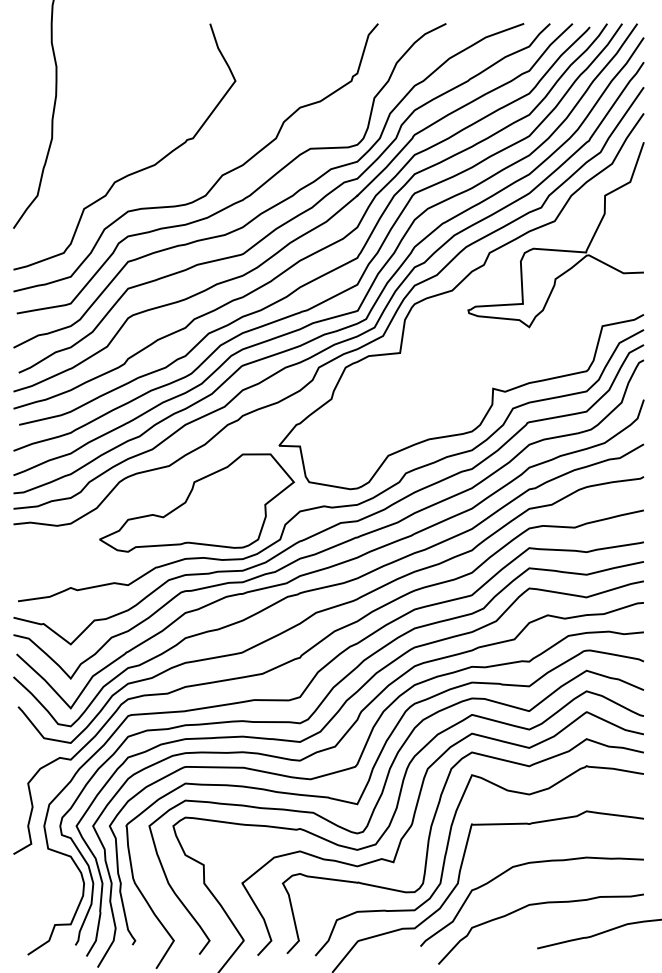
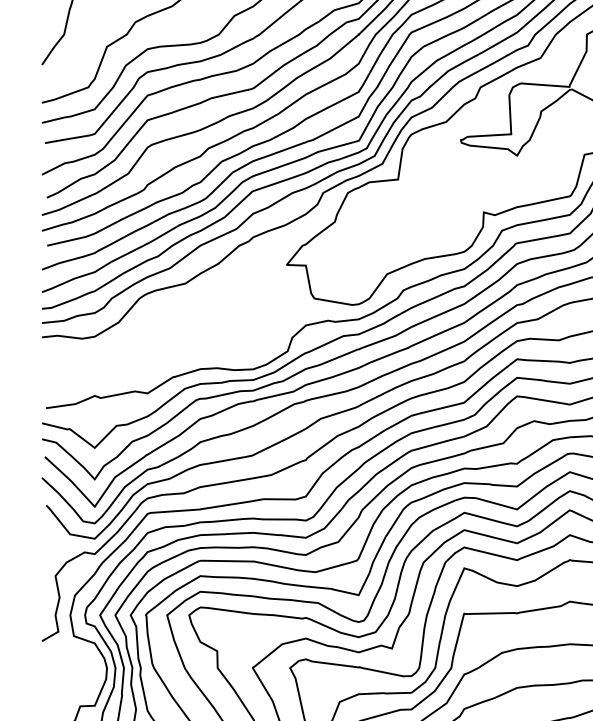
part: (196, 502) -> (210, 317), removed

